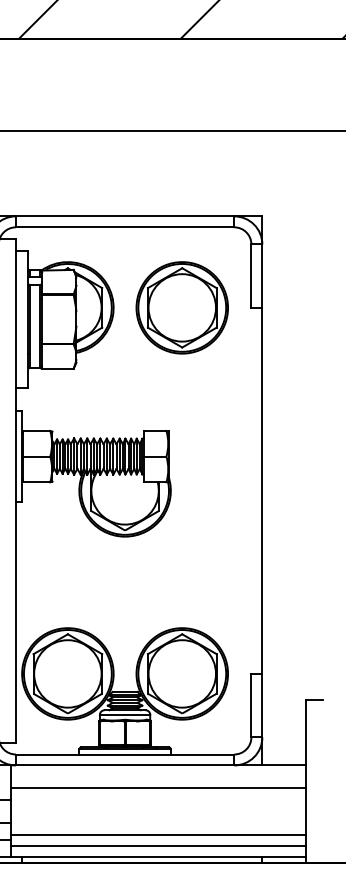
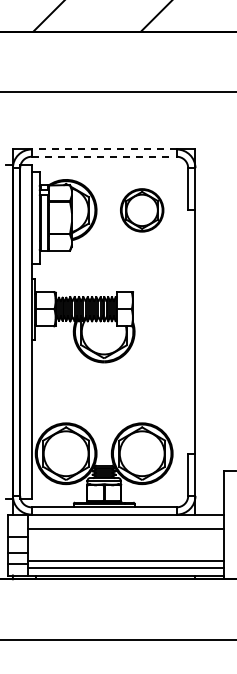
line: (125, 216) -> (104, 149), solid -> dashed
line: (125, 226) -> (104, 156), solid -> dashed
part: (181, 308) -> (141, 210), size x0.7

